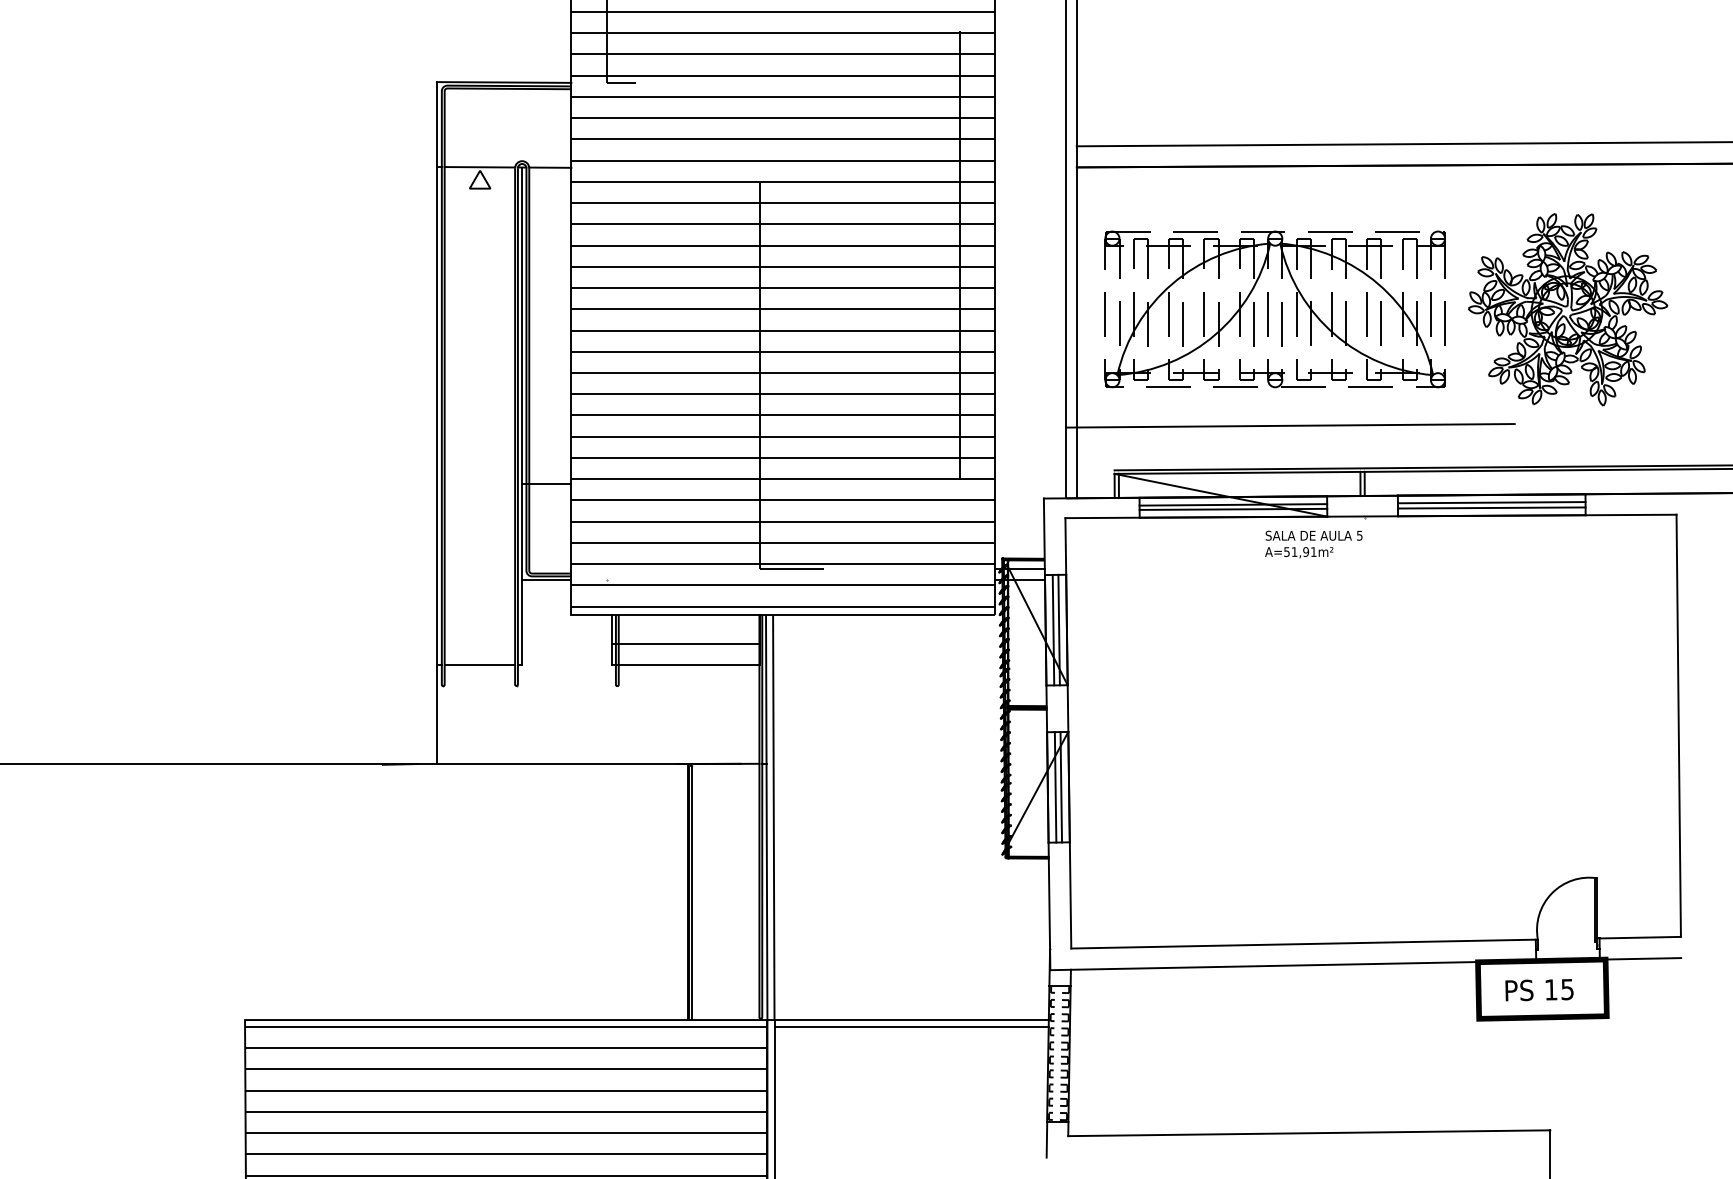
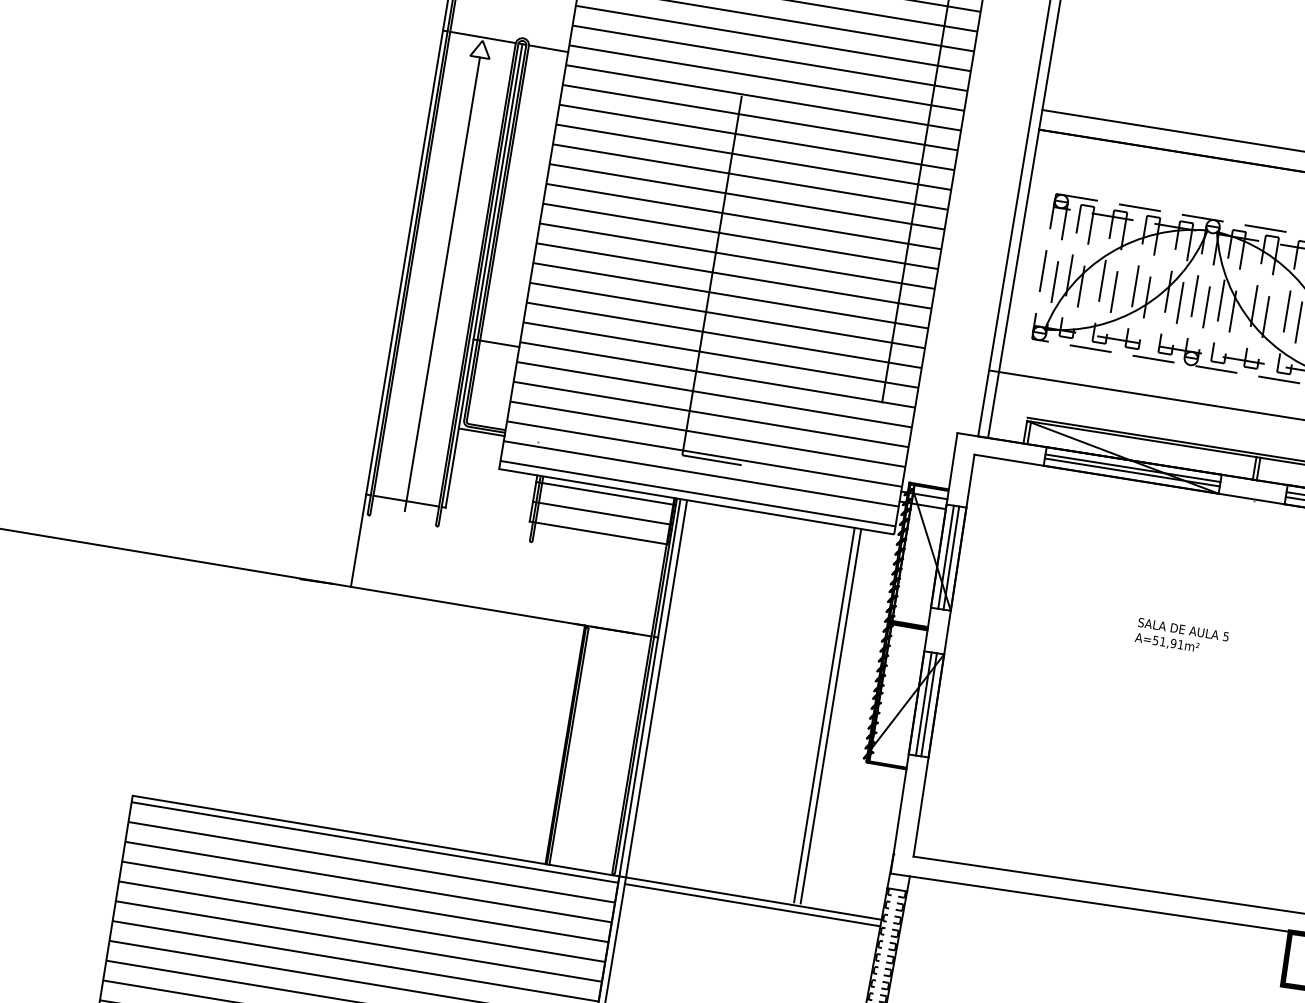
line: (480, 431) -> (442, 283), added
text: (1313, 544) -> (1181, 637), moved
line: (686, 622) -> (605, 493), added
line: (953, 815) -> (824, 714), added
line: (960, 815) -> (830, 715), added

